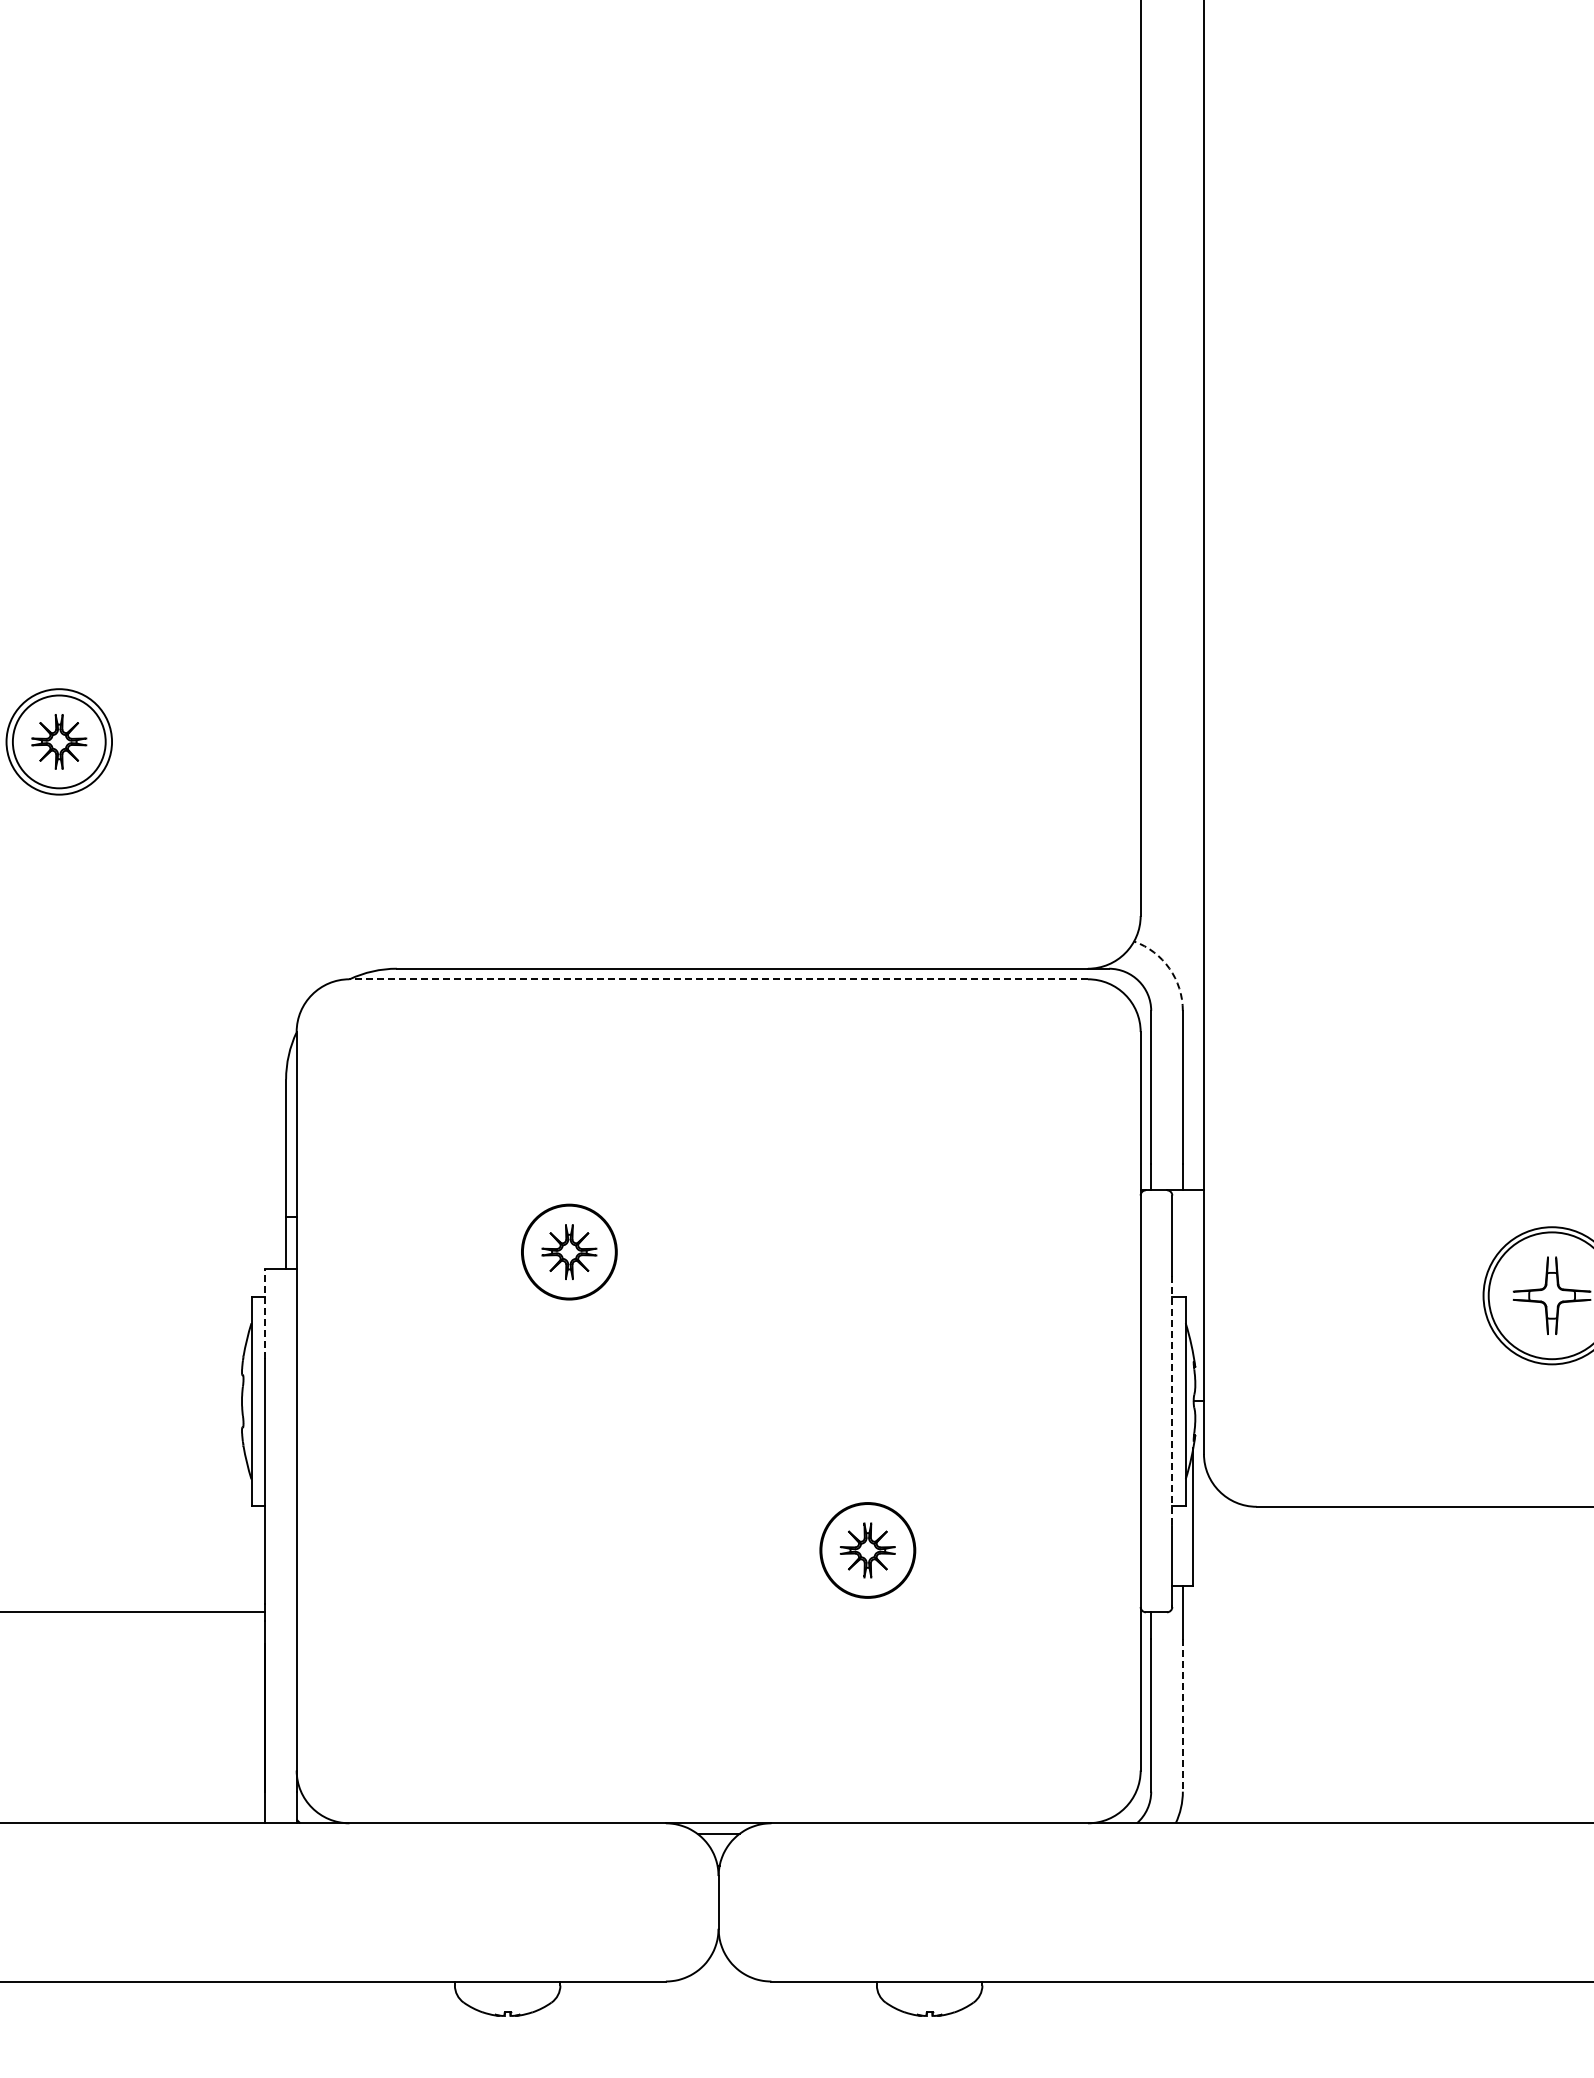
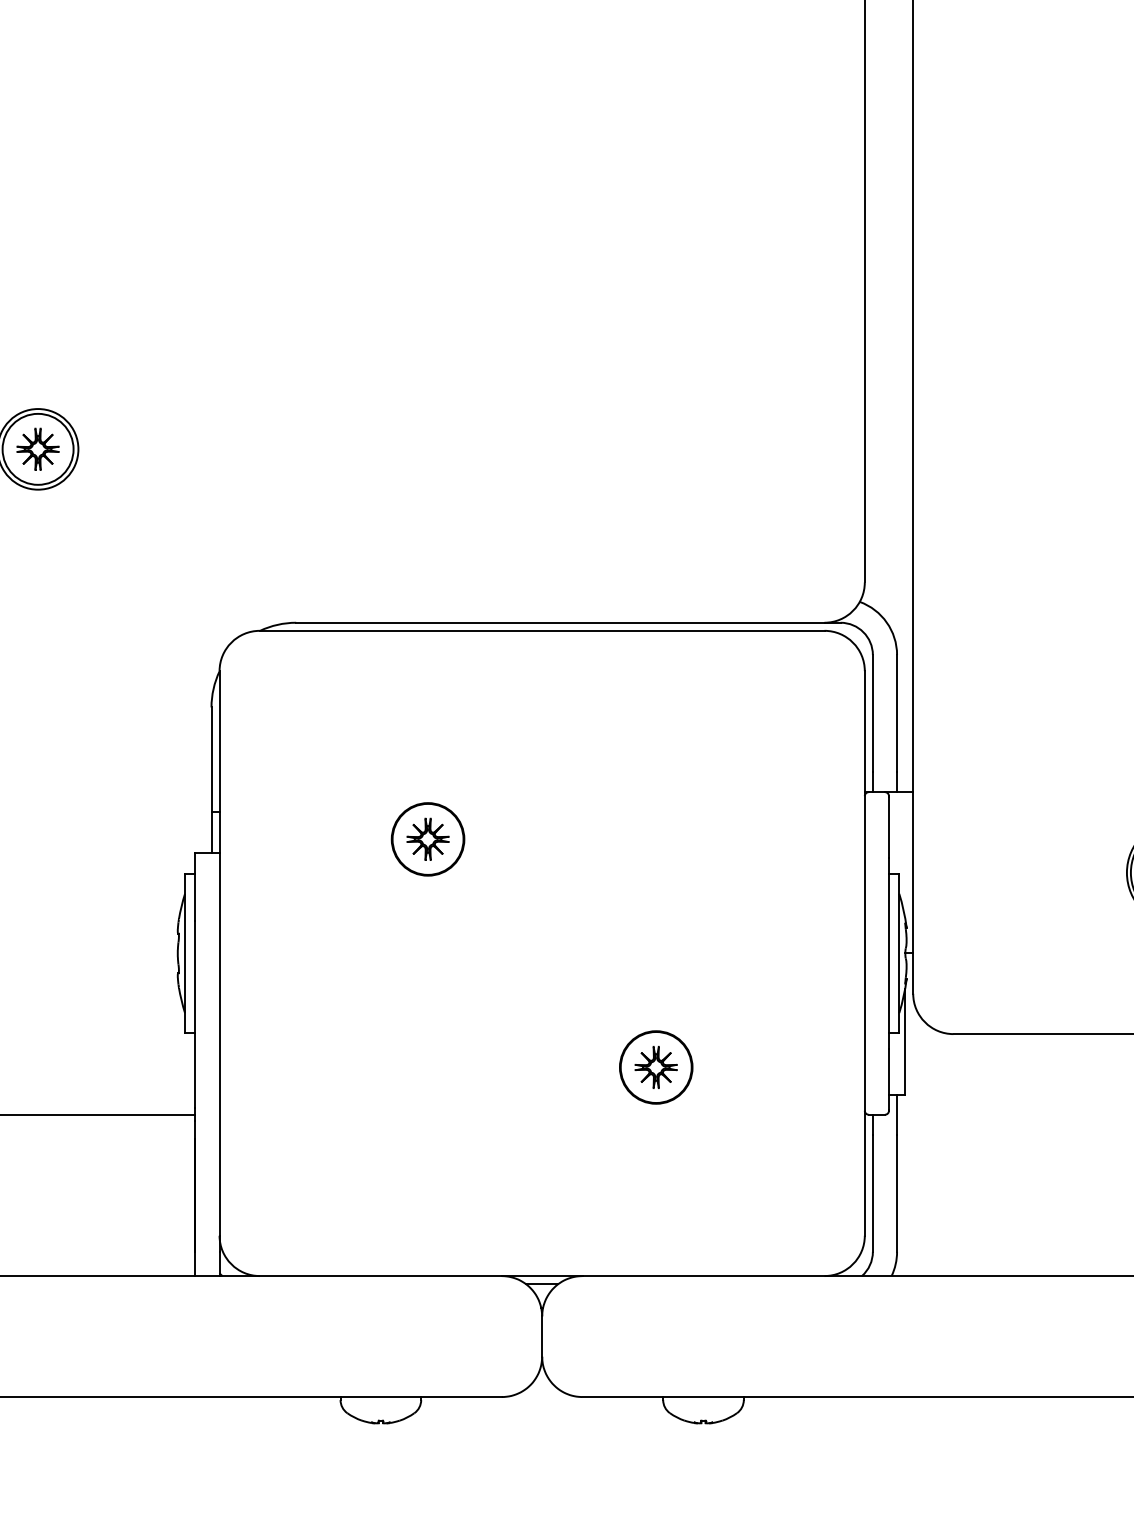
arc: (1169, 968) -> (886, 622), dashed -> solid
line: (718, 979) -> (542, 630), dashed -> solid
line: (265, 1314) -> (195, 887), dashed -> solid
line: (1172, 1401) -> (889, 953), dashed -> solid
line: (1182, 1715) -> (896, 1193), dashed -> solid

